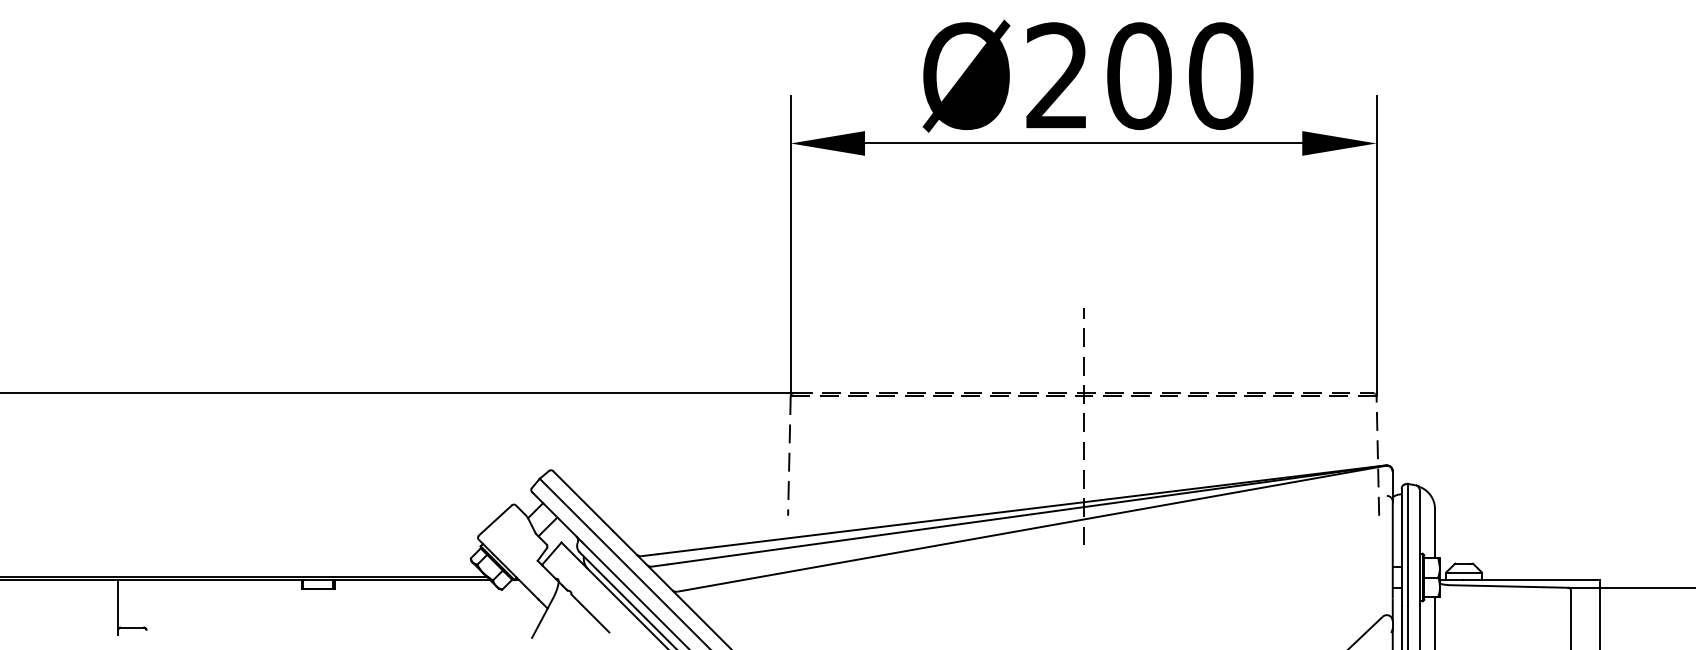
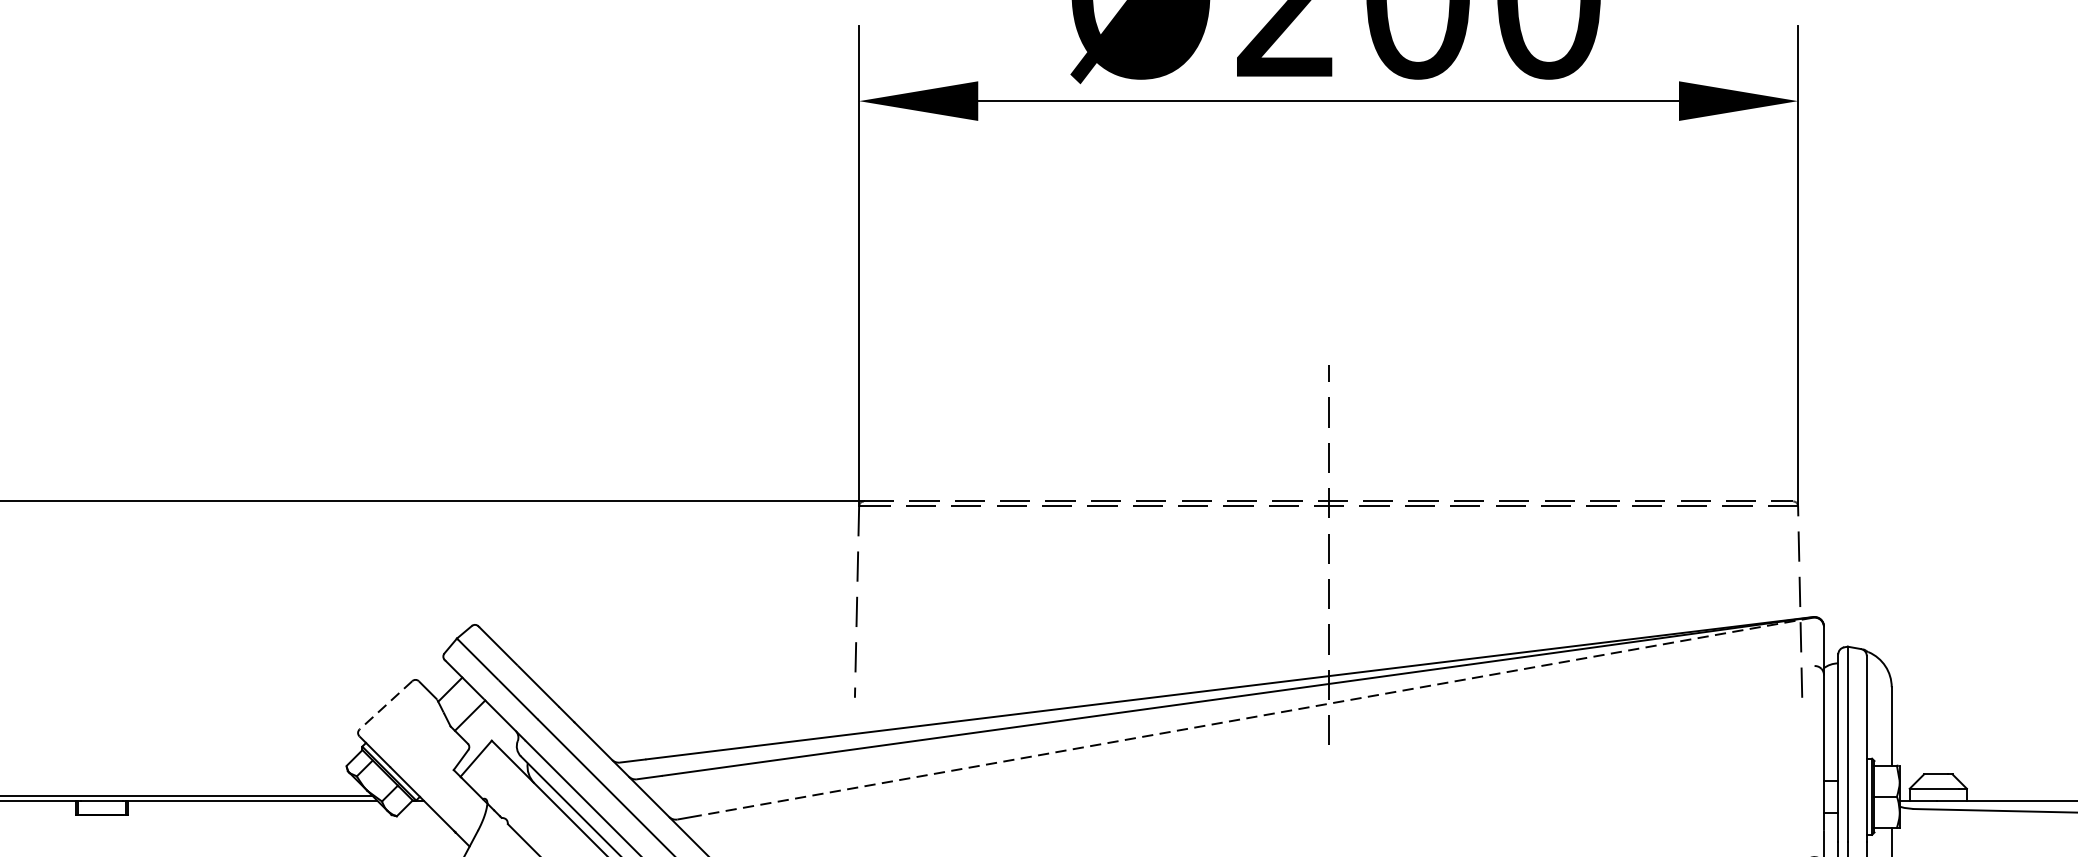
line: (495, 520) -> (386, 705), solid -> dashed
line: (1038, 527) -> (1256, 716), solid -> dashed

